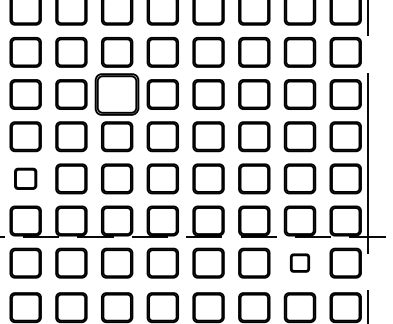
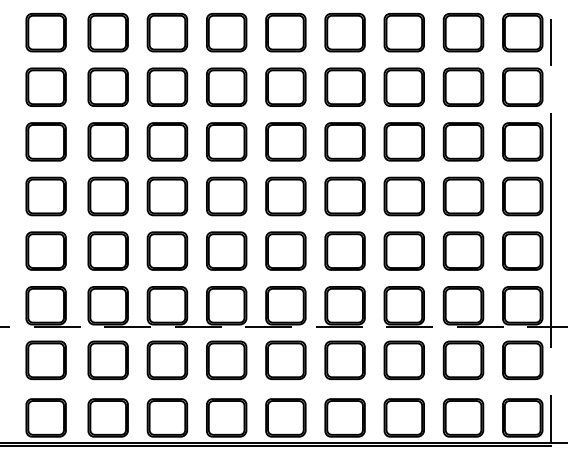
part: (117, 94) -> (226, 141), size x0.71
part: (25, 178) -> (107, 250), size x1.43
part: (299, 262) -> (463, 359), size x1.67

